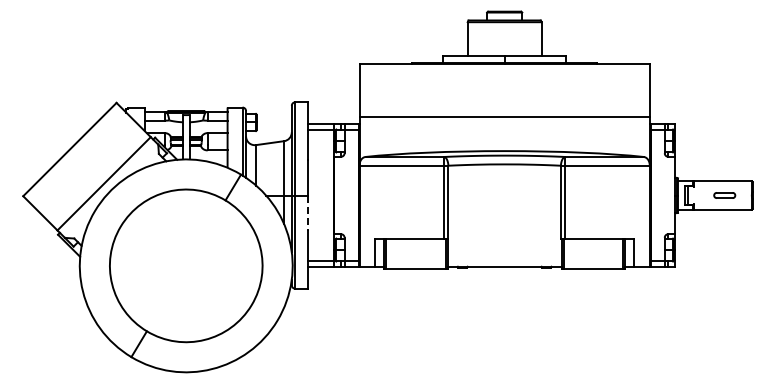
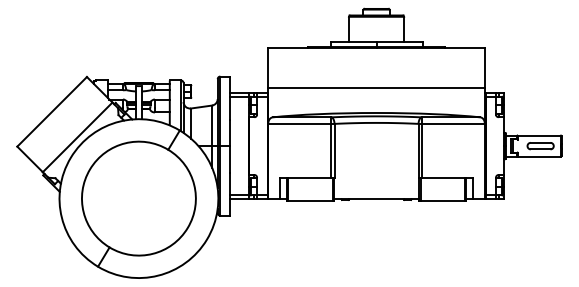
part: (724, 195) -> (540, 146), size x1.67
line: (307, 213) -> (229, 159), dashed -> solid

